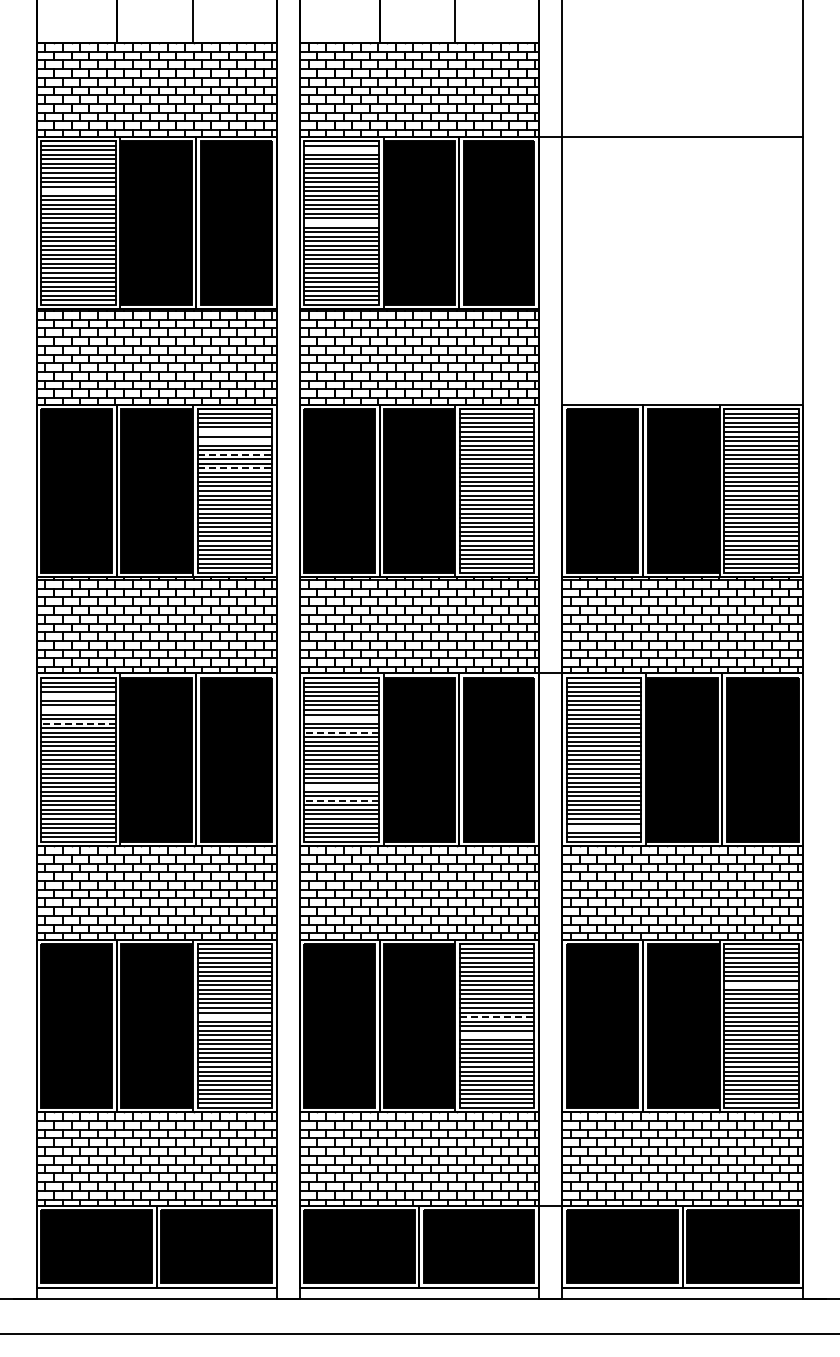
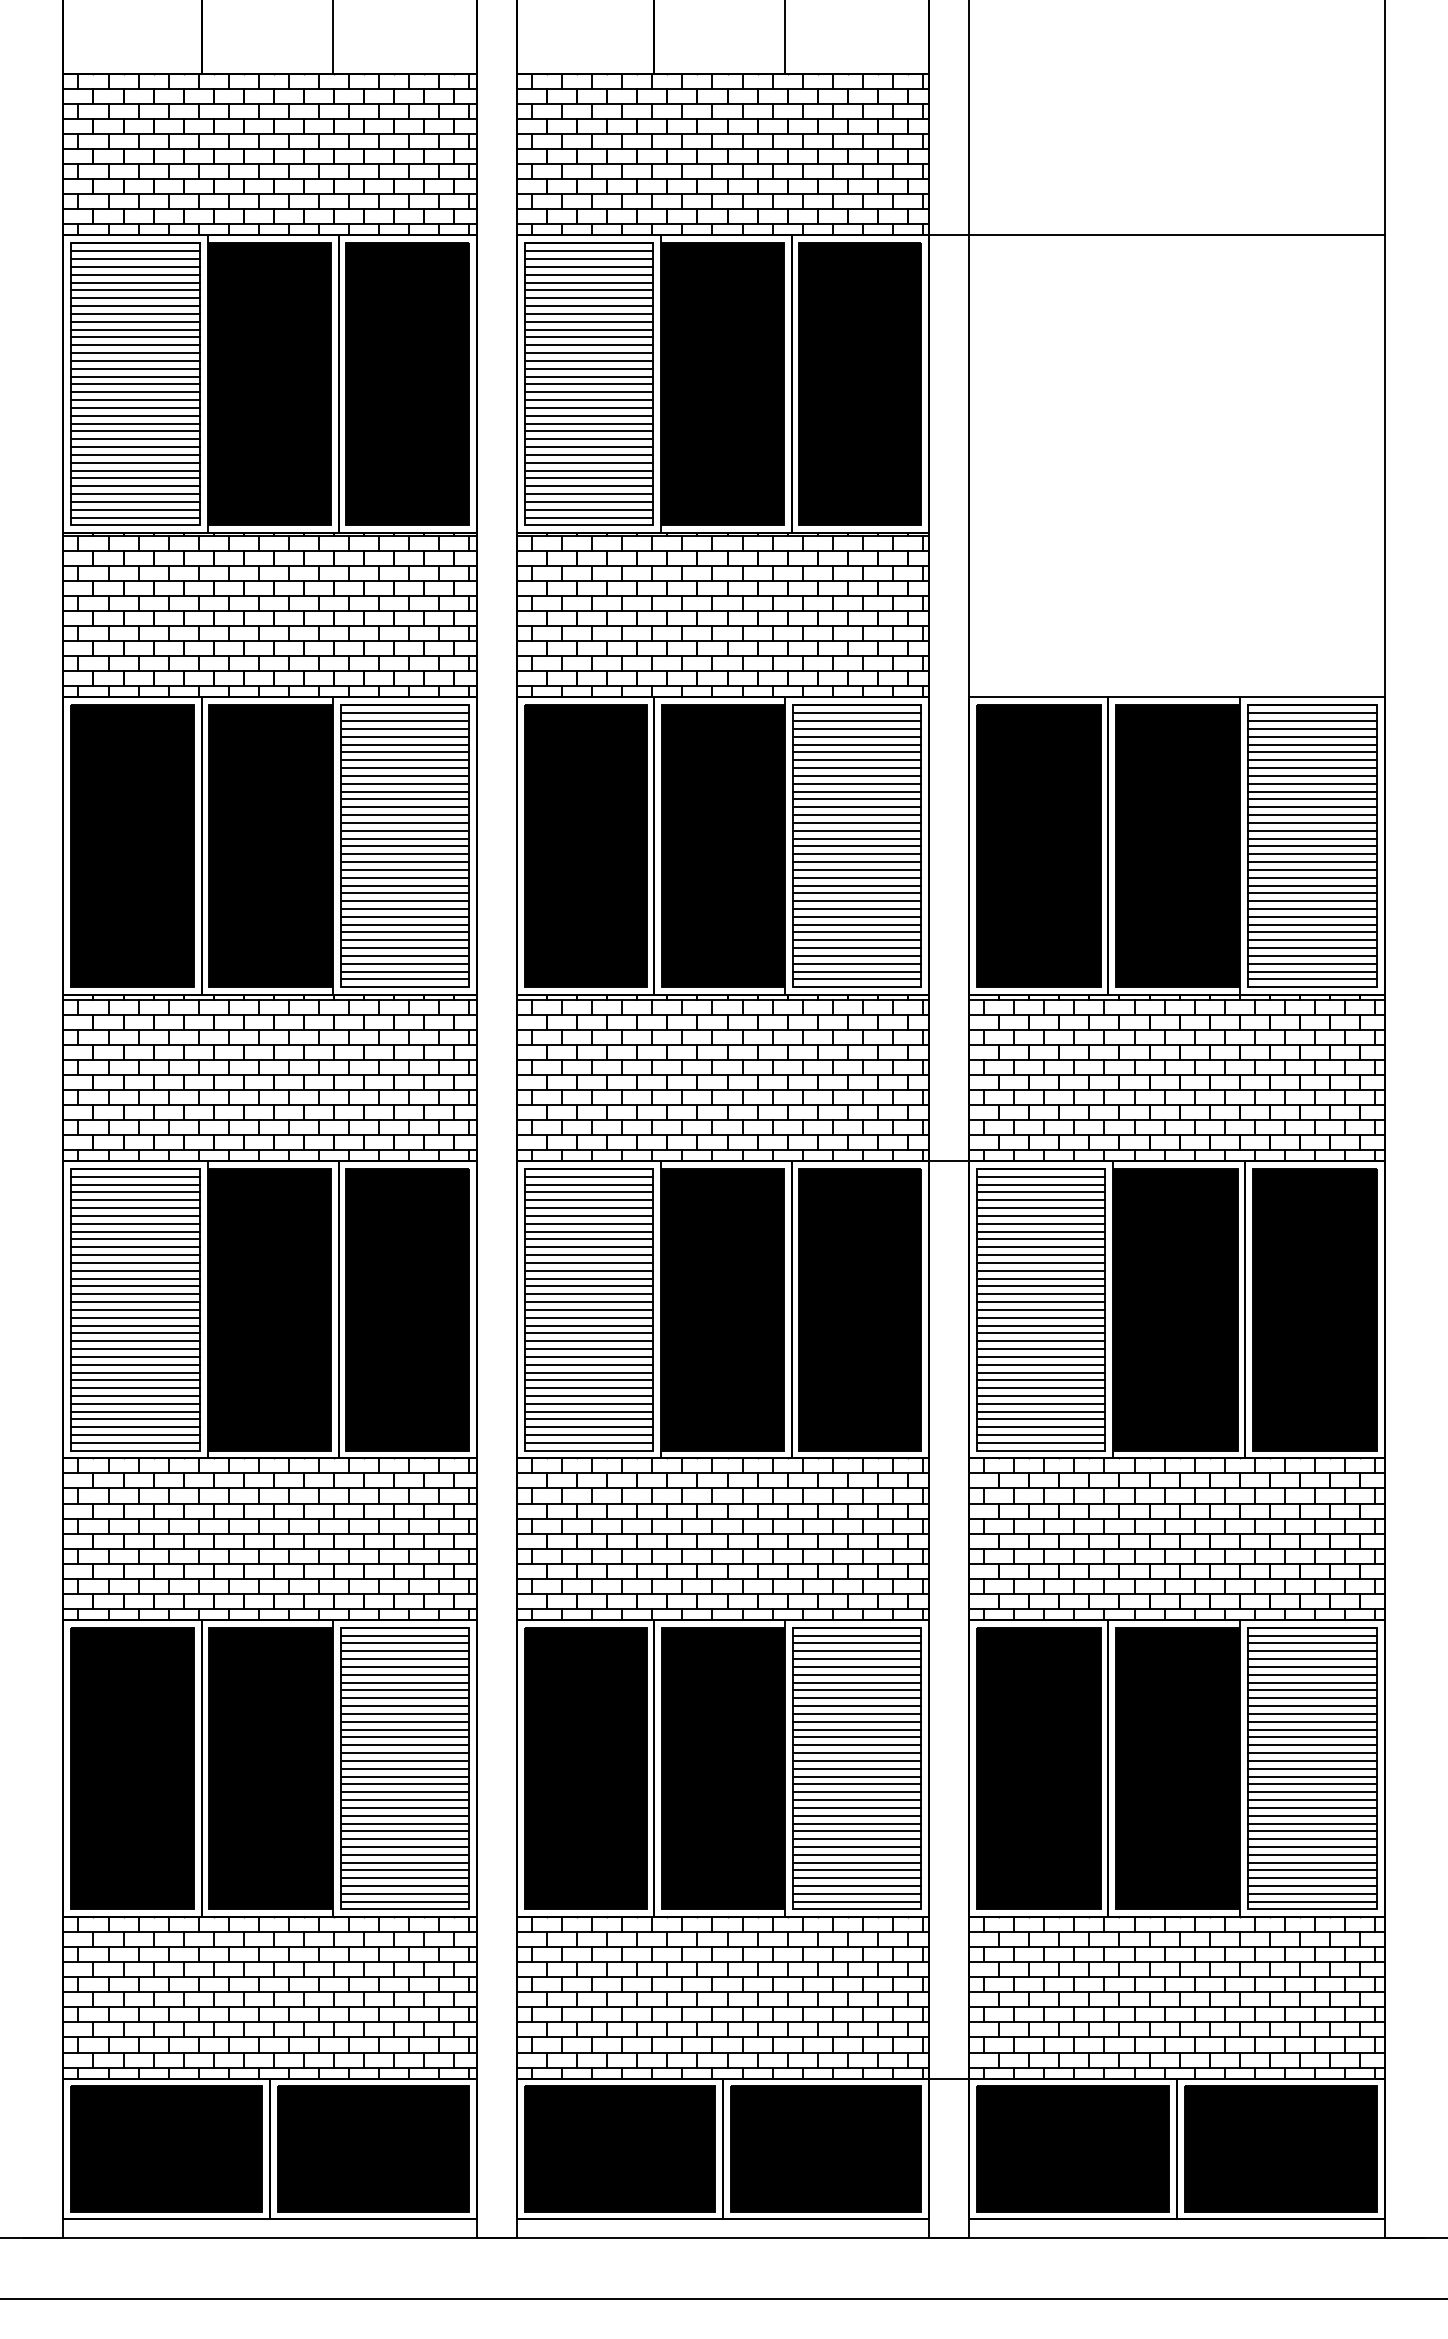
line: (341, 150) -> (588, 259), added
line: (78, 191) -> (135, 330), added
line: (341, 223) -> (588, 385), added
line: (234, 431) -> (404, 743), added
line: (234, 441) -> (404, 761), added
line: (235, 454) -> (405, 783), dashed -> solid
line: (235, 468) -> (405, 807), dashed -> solid
line: (78, 696) -> (135, 1200), added
line: (78, 709) -> (135, 1222), added
line: (341, 719) -> (588, 1240), added
line: (78, 723) -> (135, 1247), dashed -> solid
line: (341, 732) -> (588, 1262), dashed -> solid
line: (341, 787) -> (588, 1357), added
line: (341, 800) -> (588, 1379), dashed -> solid
line: (603, 828) -> (1040, 1428), added
line: (761, 985) -> (1312, 1698), added
line: (234, 1017) -> (404, 1753), added
line: (497, 1017) -> (857, 1753), dashed -> solid
line: (496, 1035) -> (855, 1784), added

